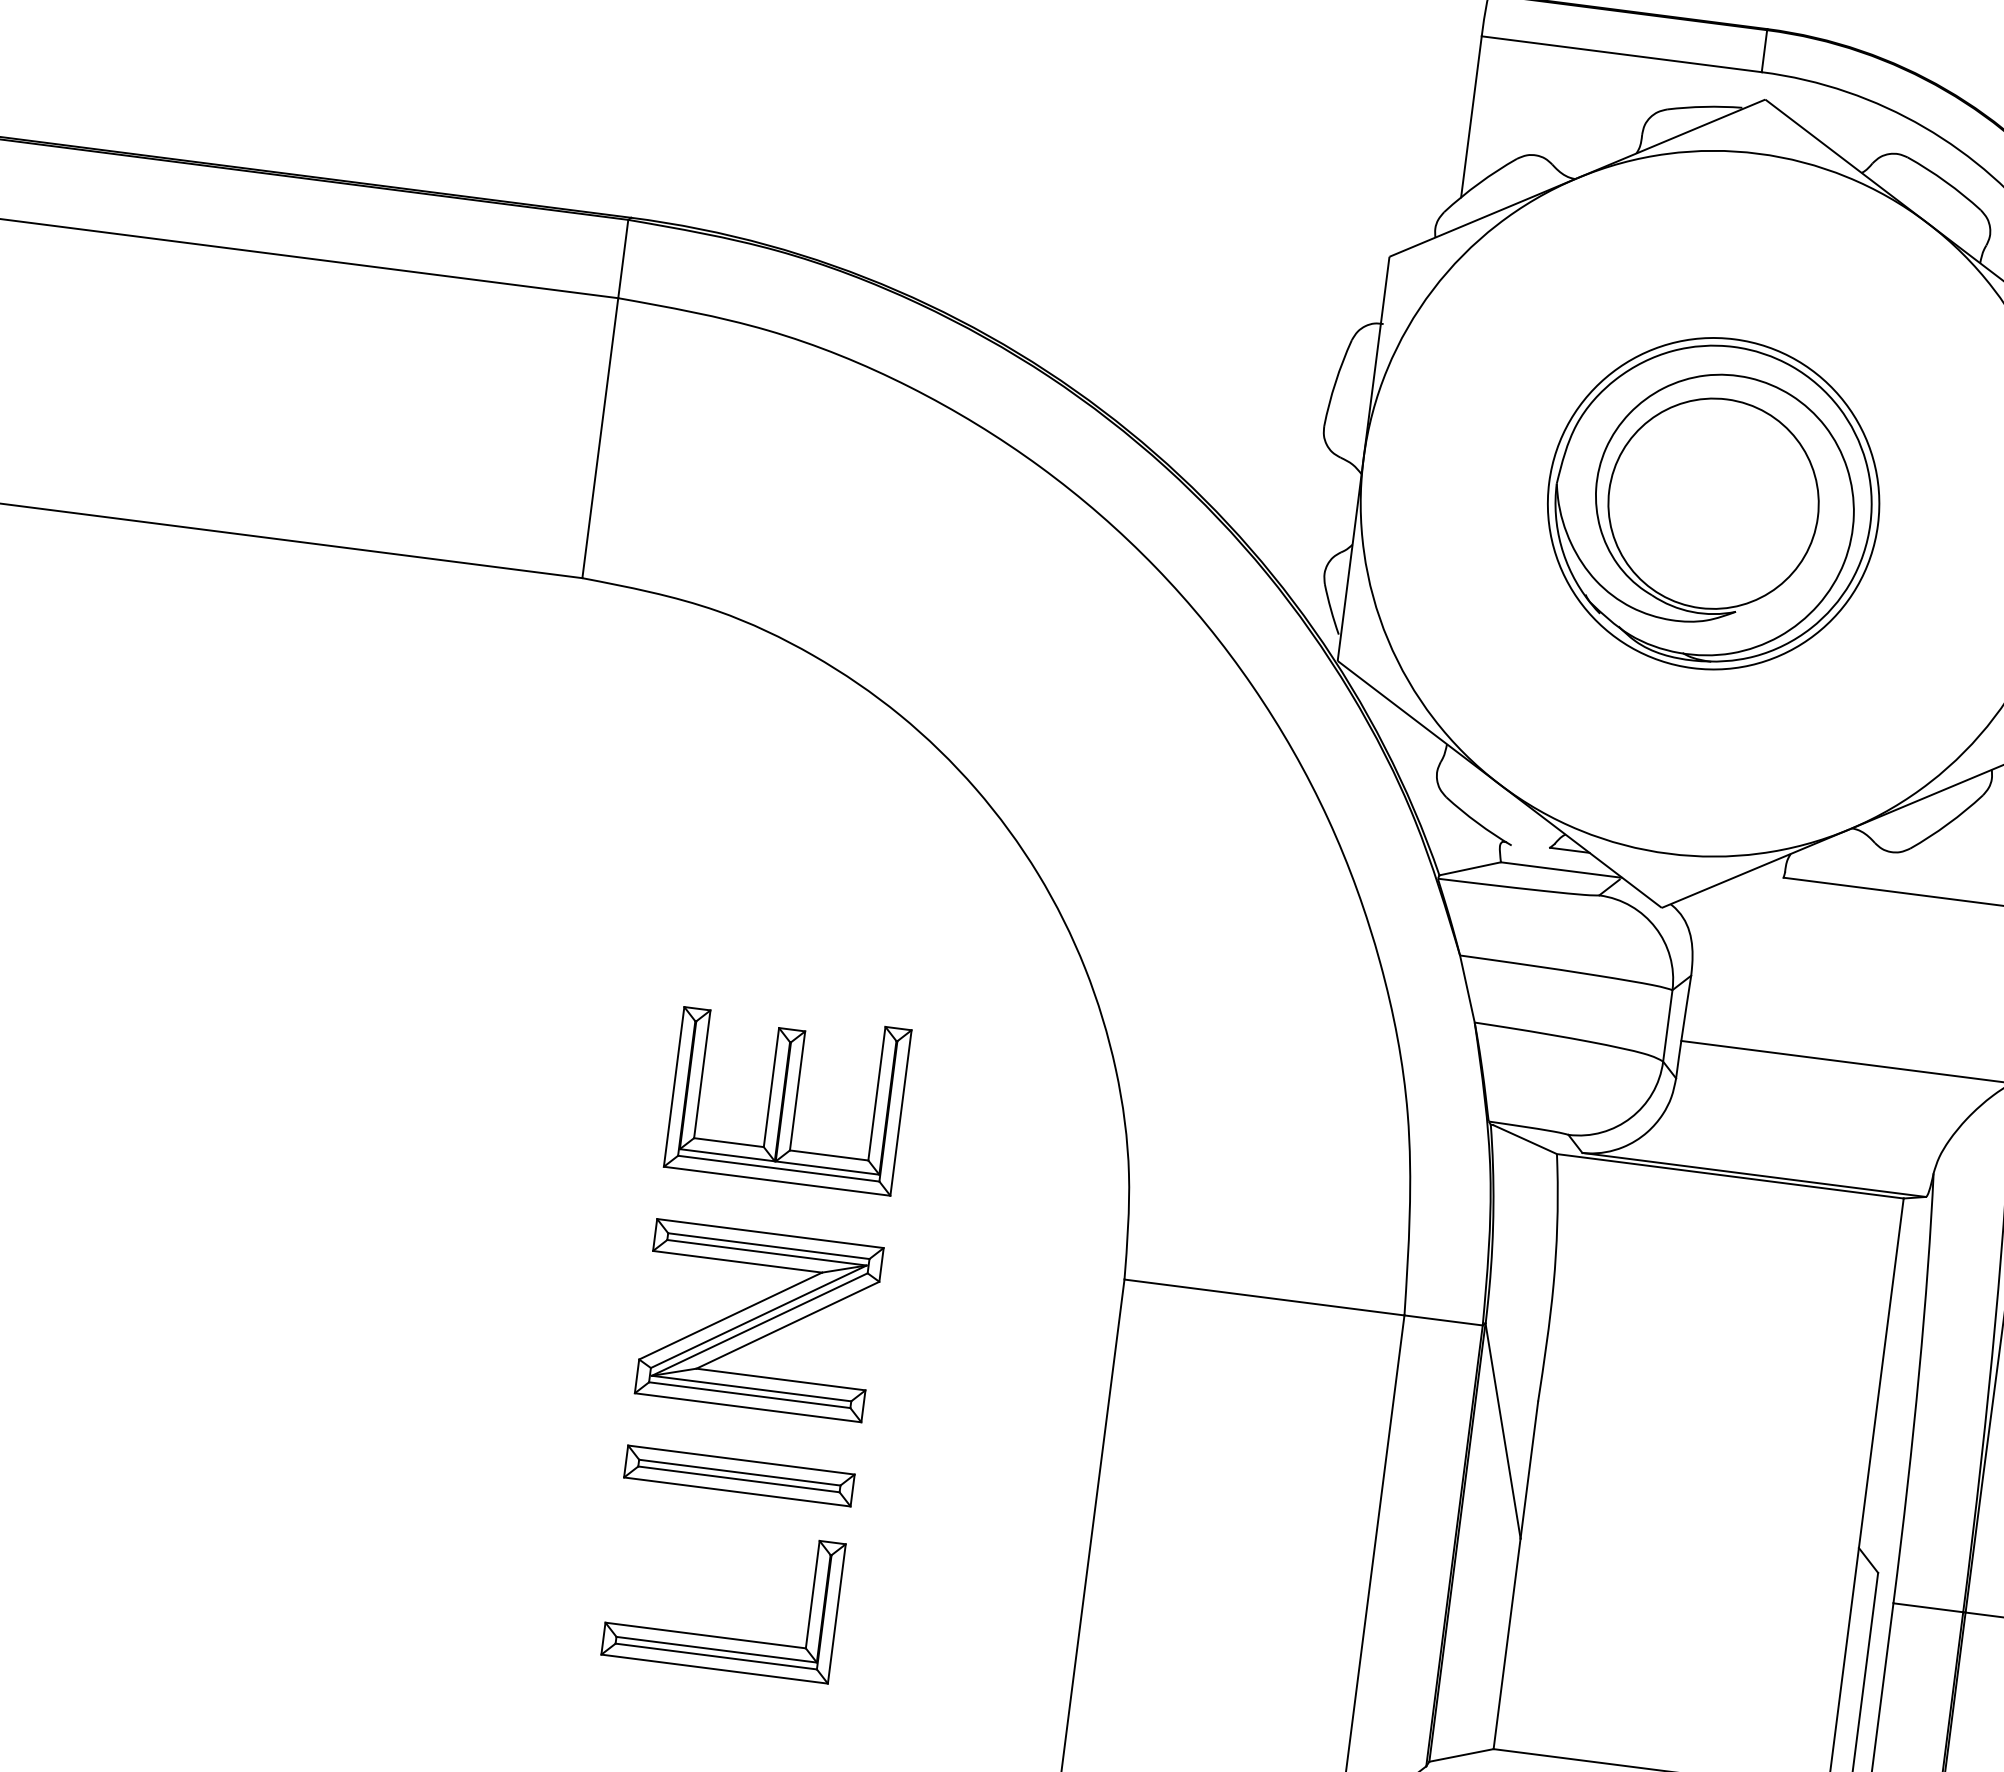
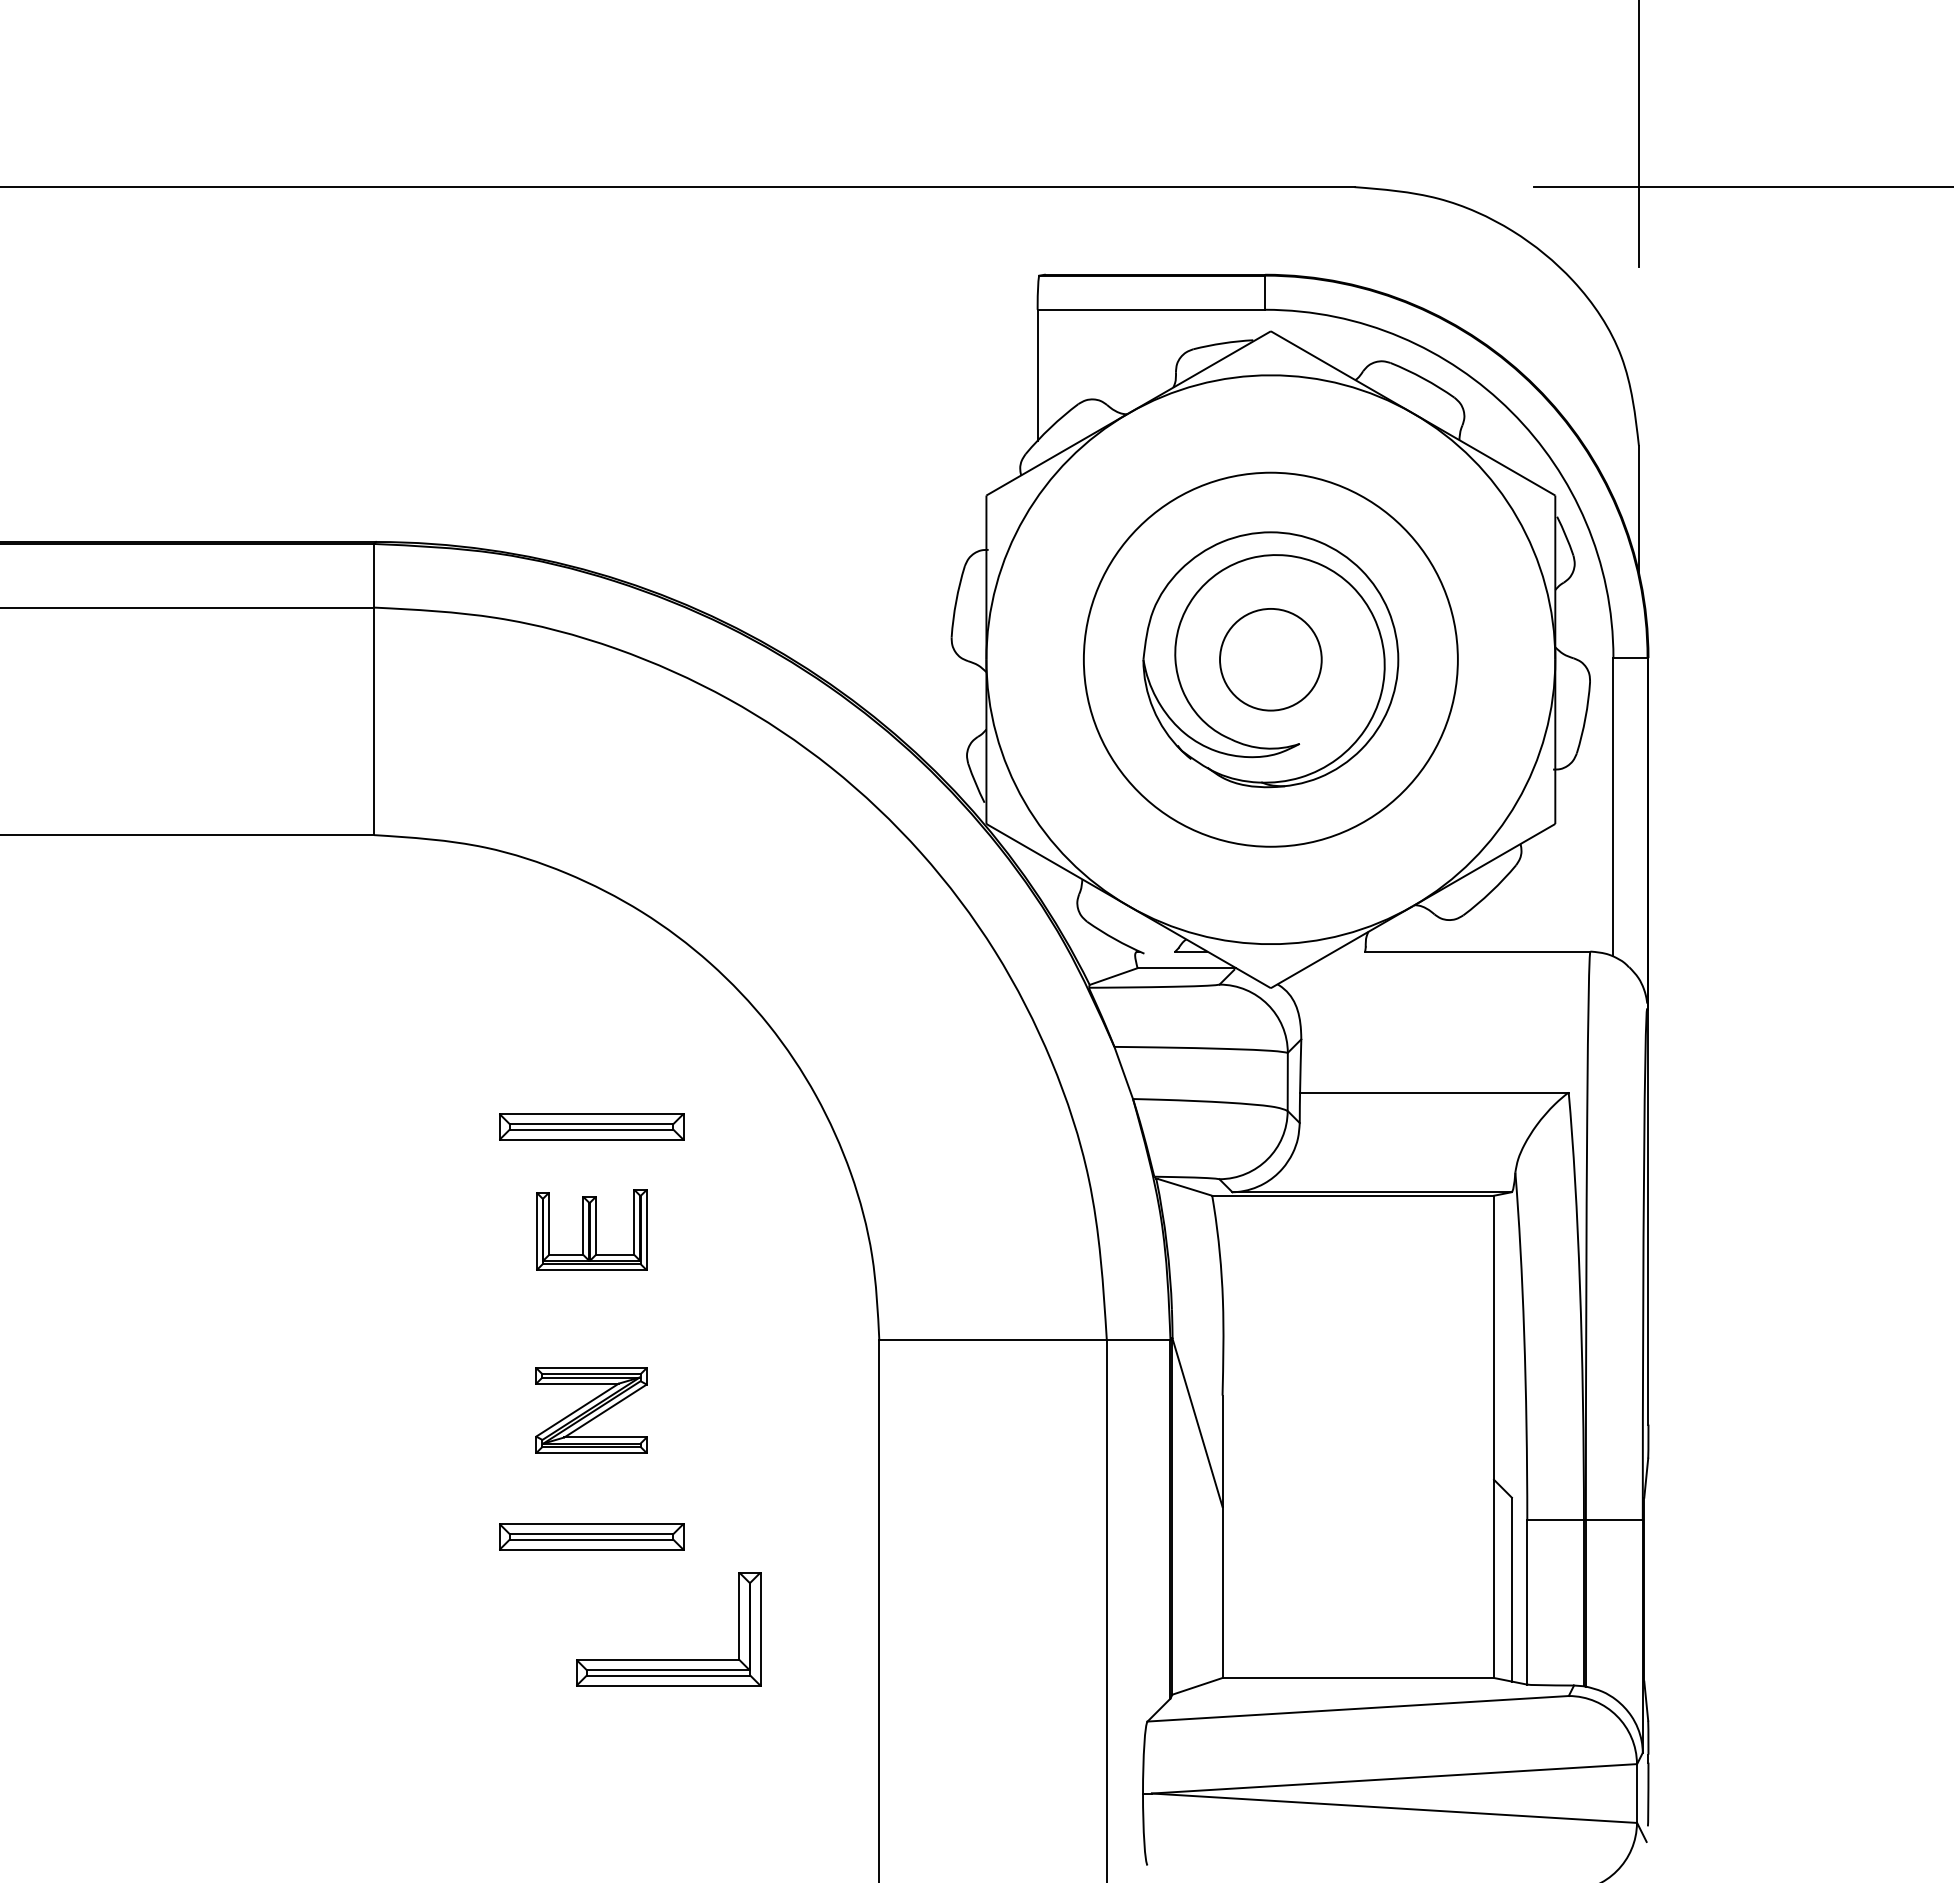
circle: (1713, 503) -> (1270, 659), size x0.6
circle: (1713, 503) -> (1270, 659), size x1.4
part: (804, 971) -> (591, 1126), added
part: (787, 1097) -> (591, 1229), size x0.6
part: (759, 1320) -> (591, 1410), size x0.6
part: (718, 1636) -> (668, 1659), moved

